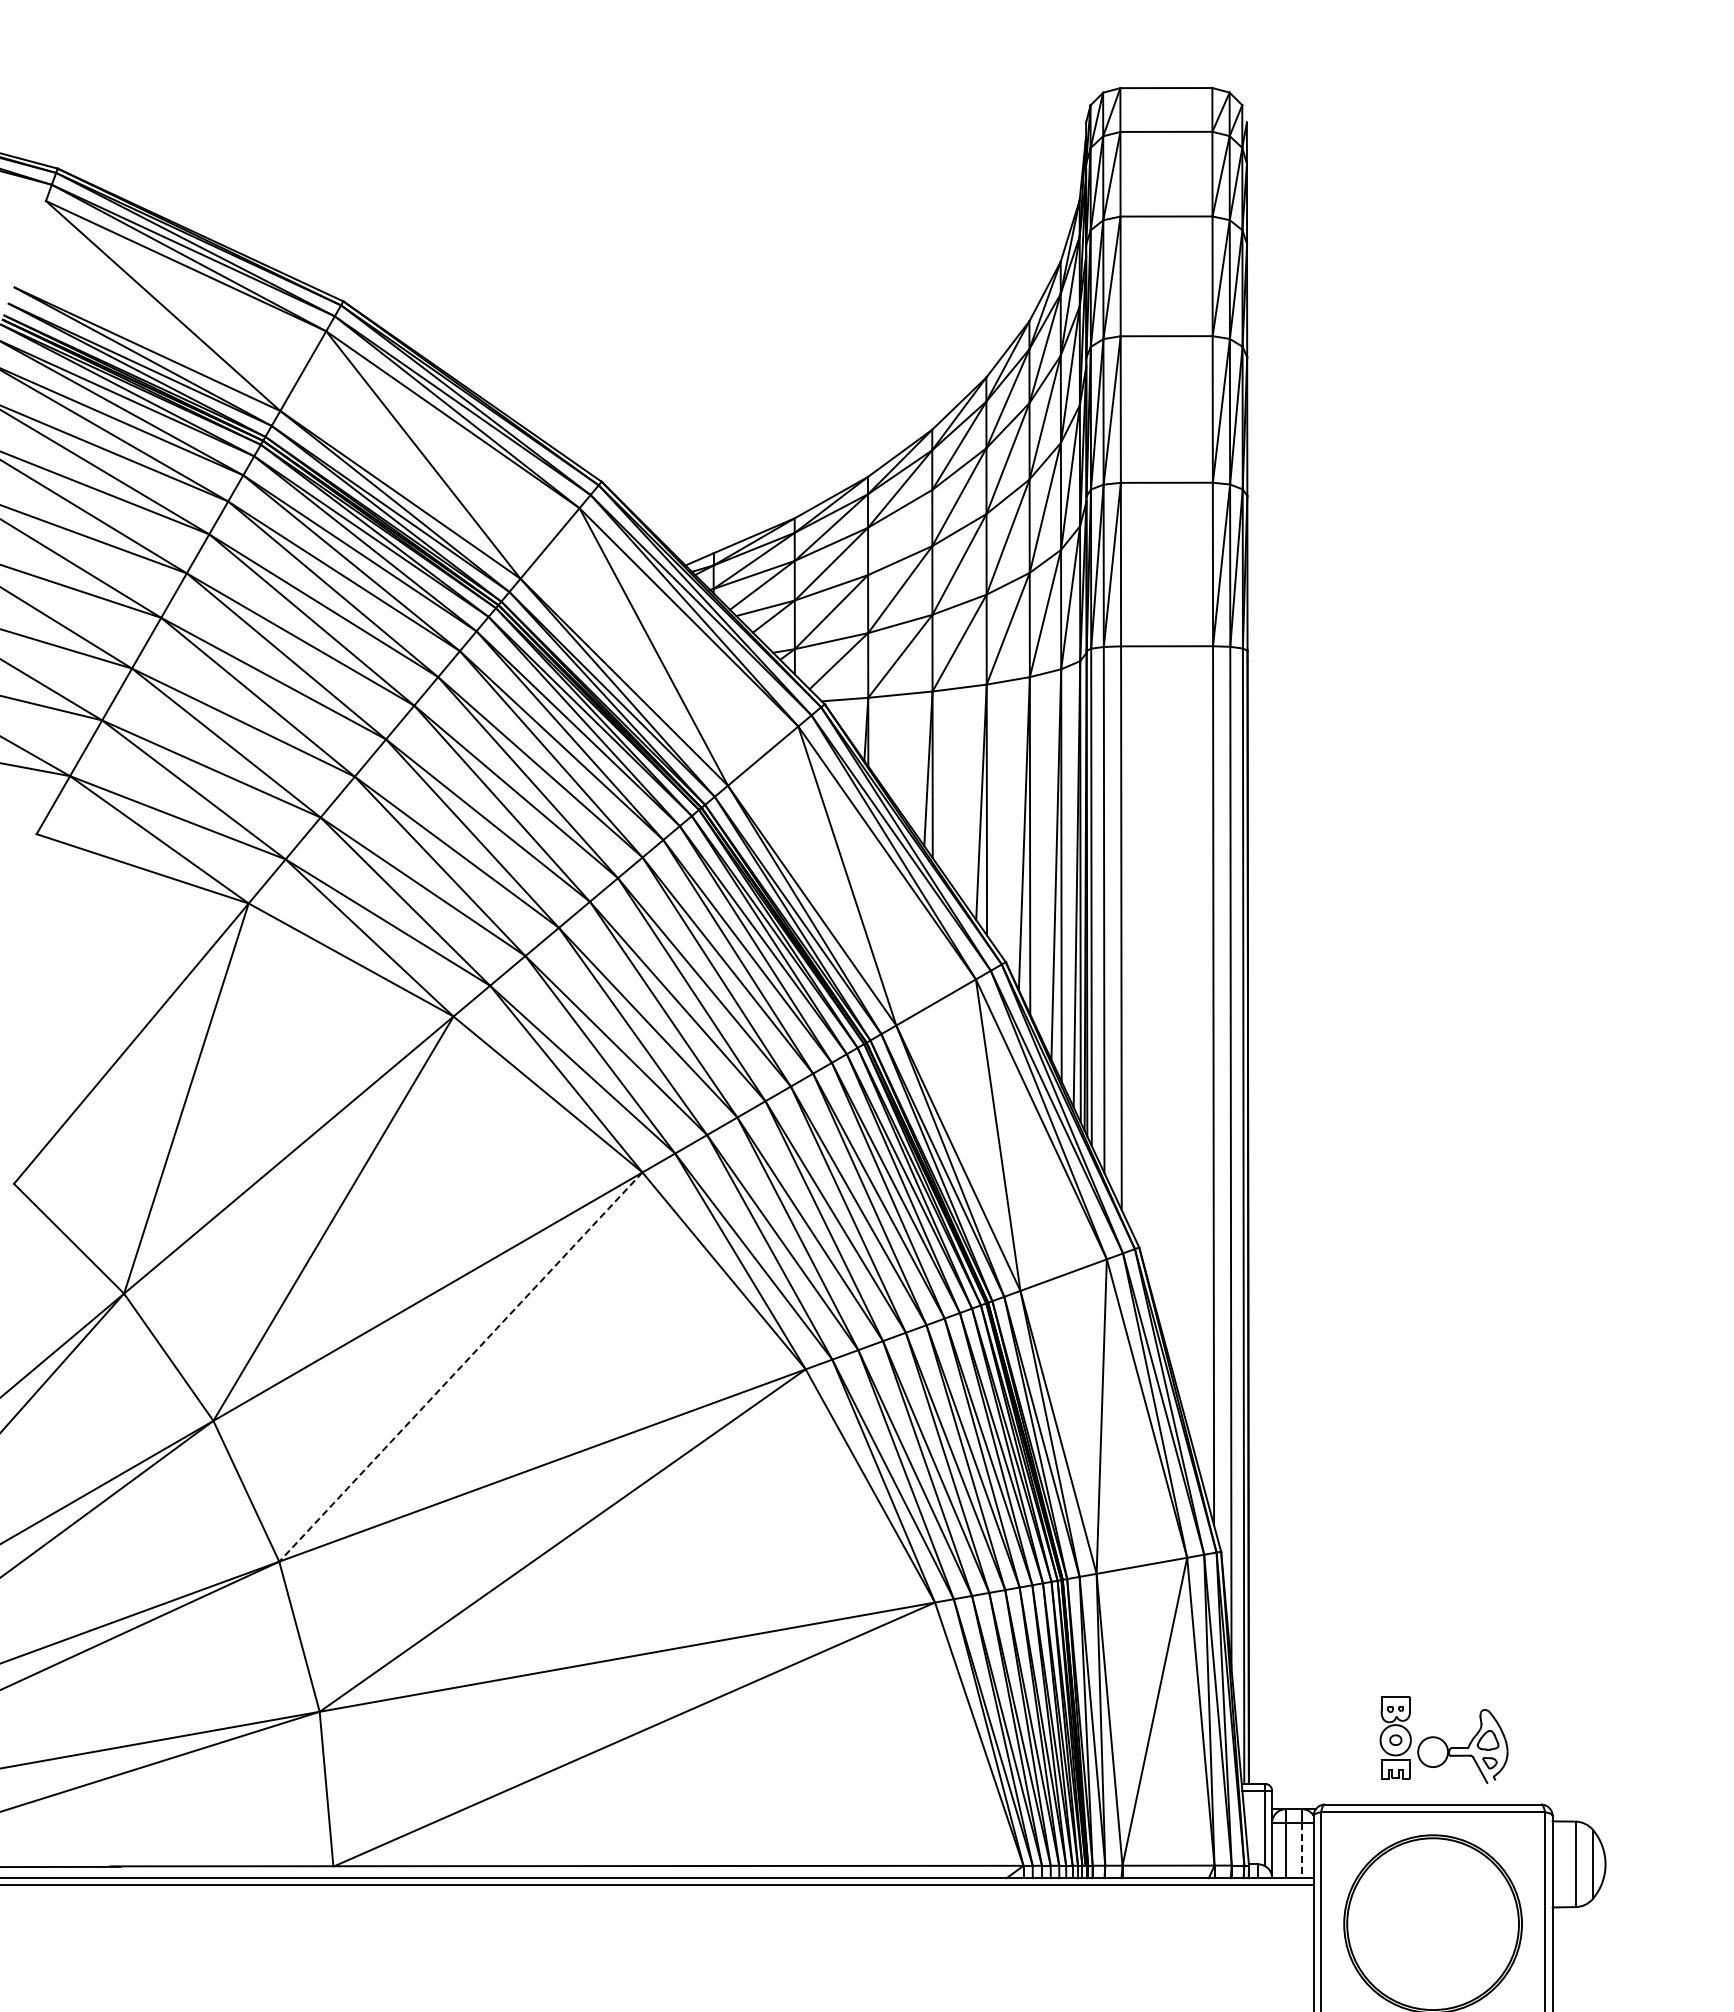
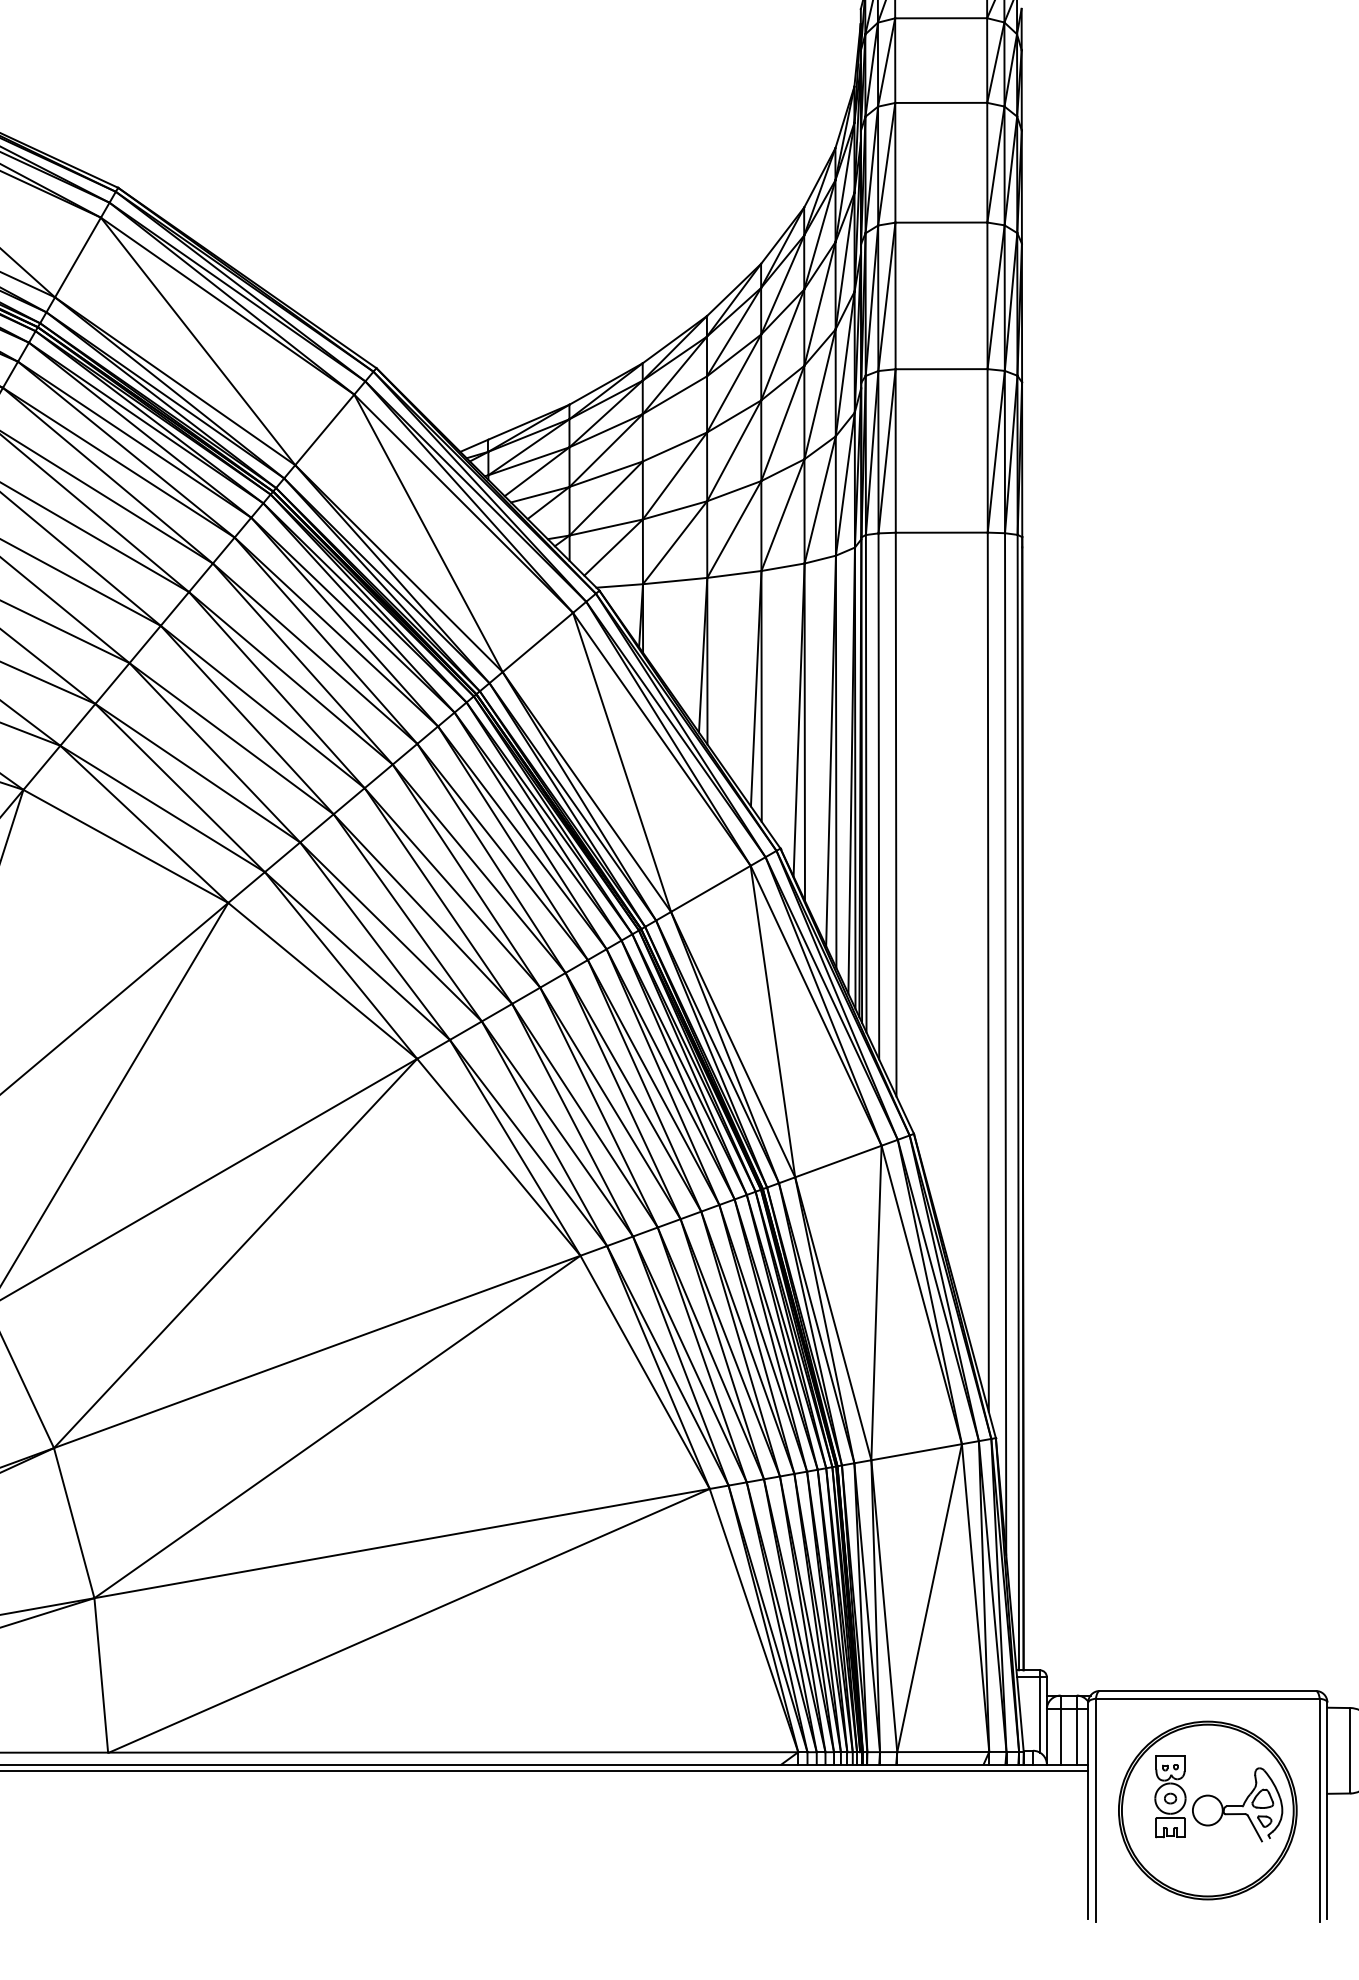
line: (460, 1367) -> (235, 1253), dashed -> solid
part: (1443, 1739) -> (1218, 1797), moved
line: (1302, 1850) -> (1077, 1736), dashed -> solid

